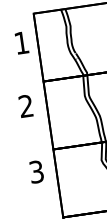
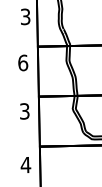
text: (21, 42) -> (25, 16), 1 -> 3
text: (26, 105) -> (23, 62), 2 -> 6

